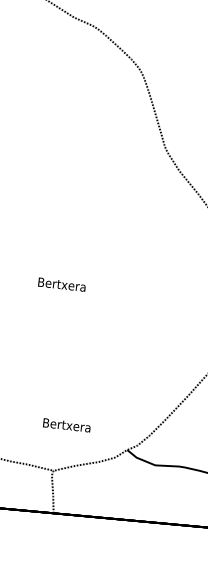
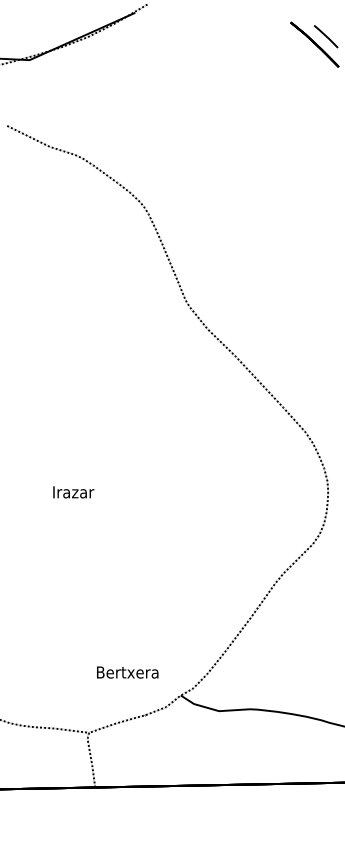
text: (61, 284) -> (72, 492), Bertxera -> Irazar
text: (66, 425) -> (127, 672), moved

